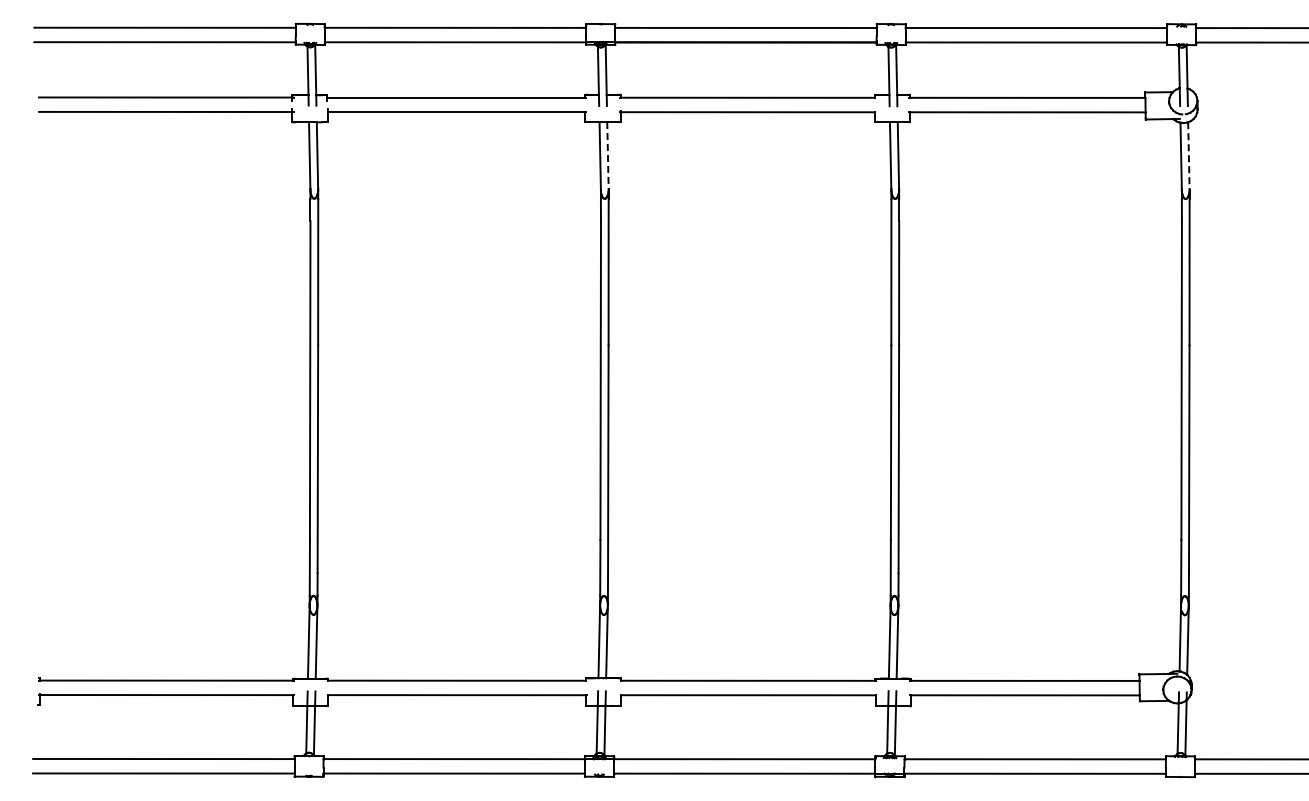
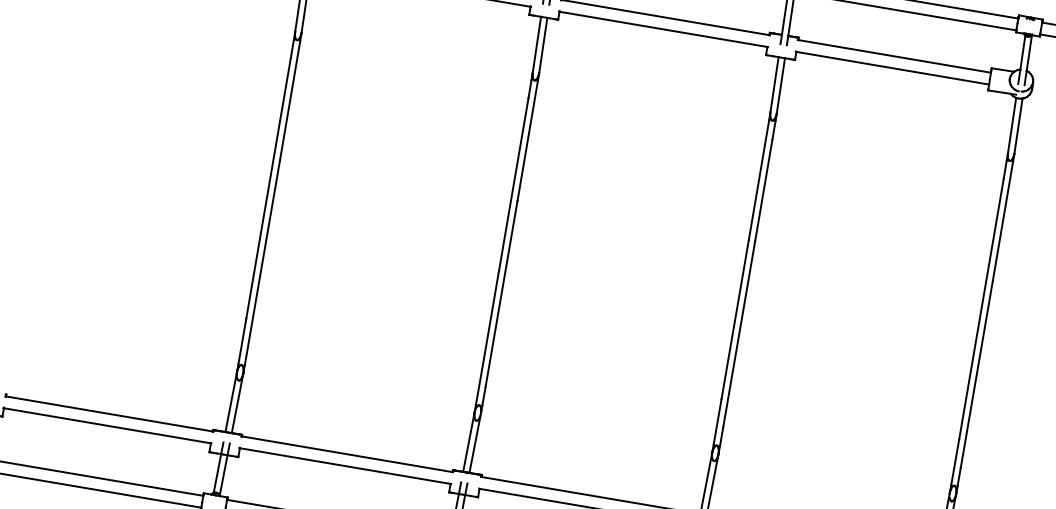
line: (607, 155) -> (542, 45), dashed -> solid
line: (1188, 155) -> (1018, 125), dashed -> solid

